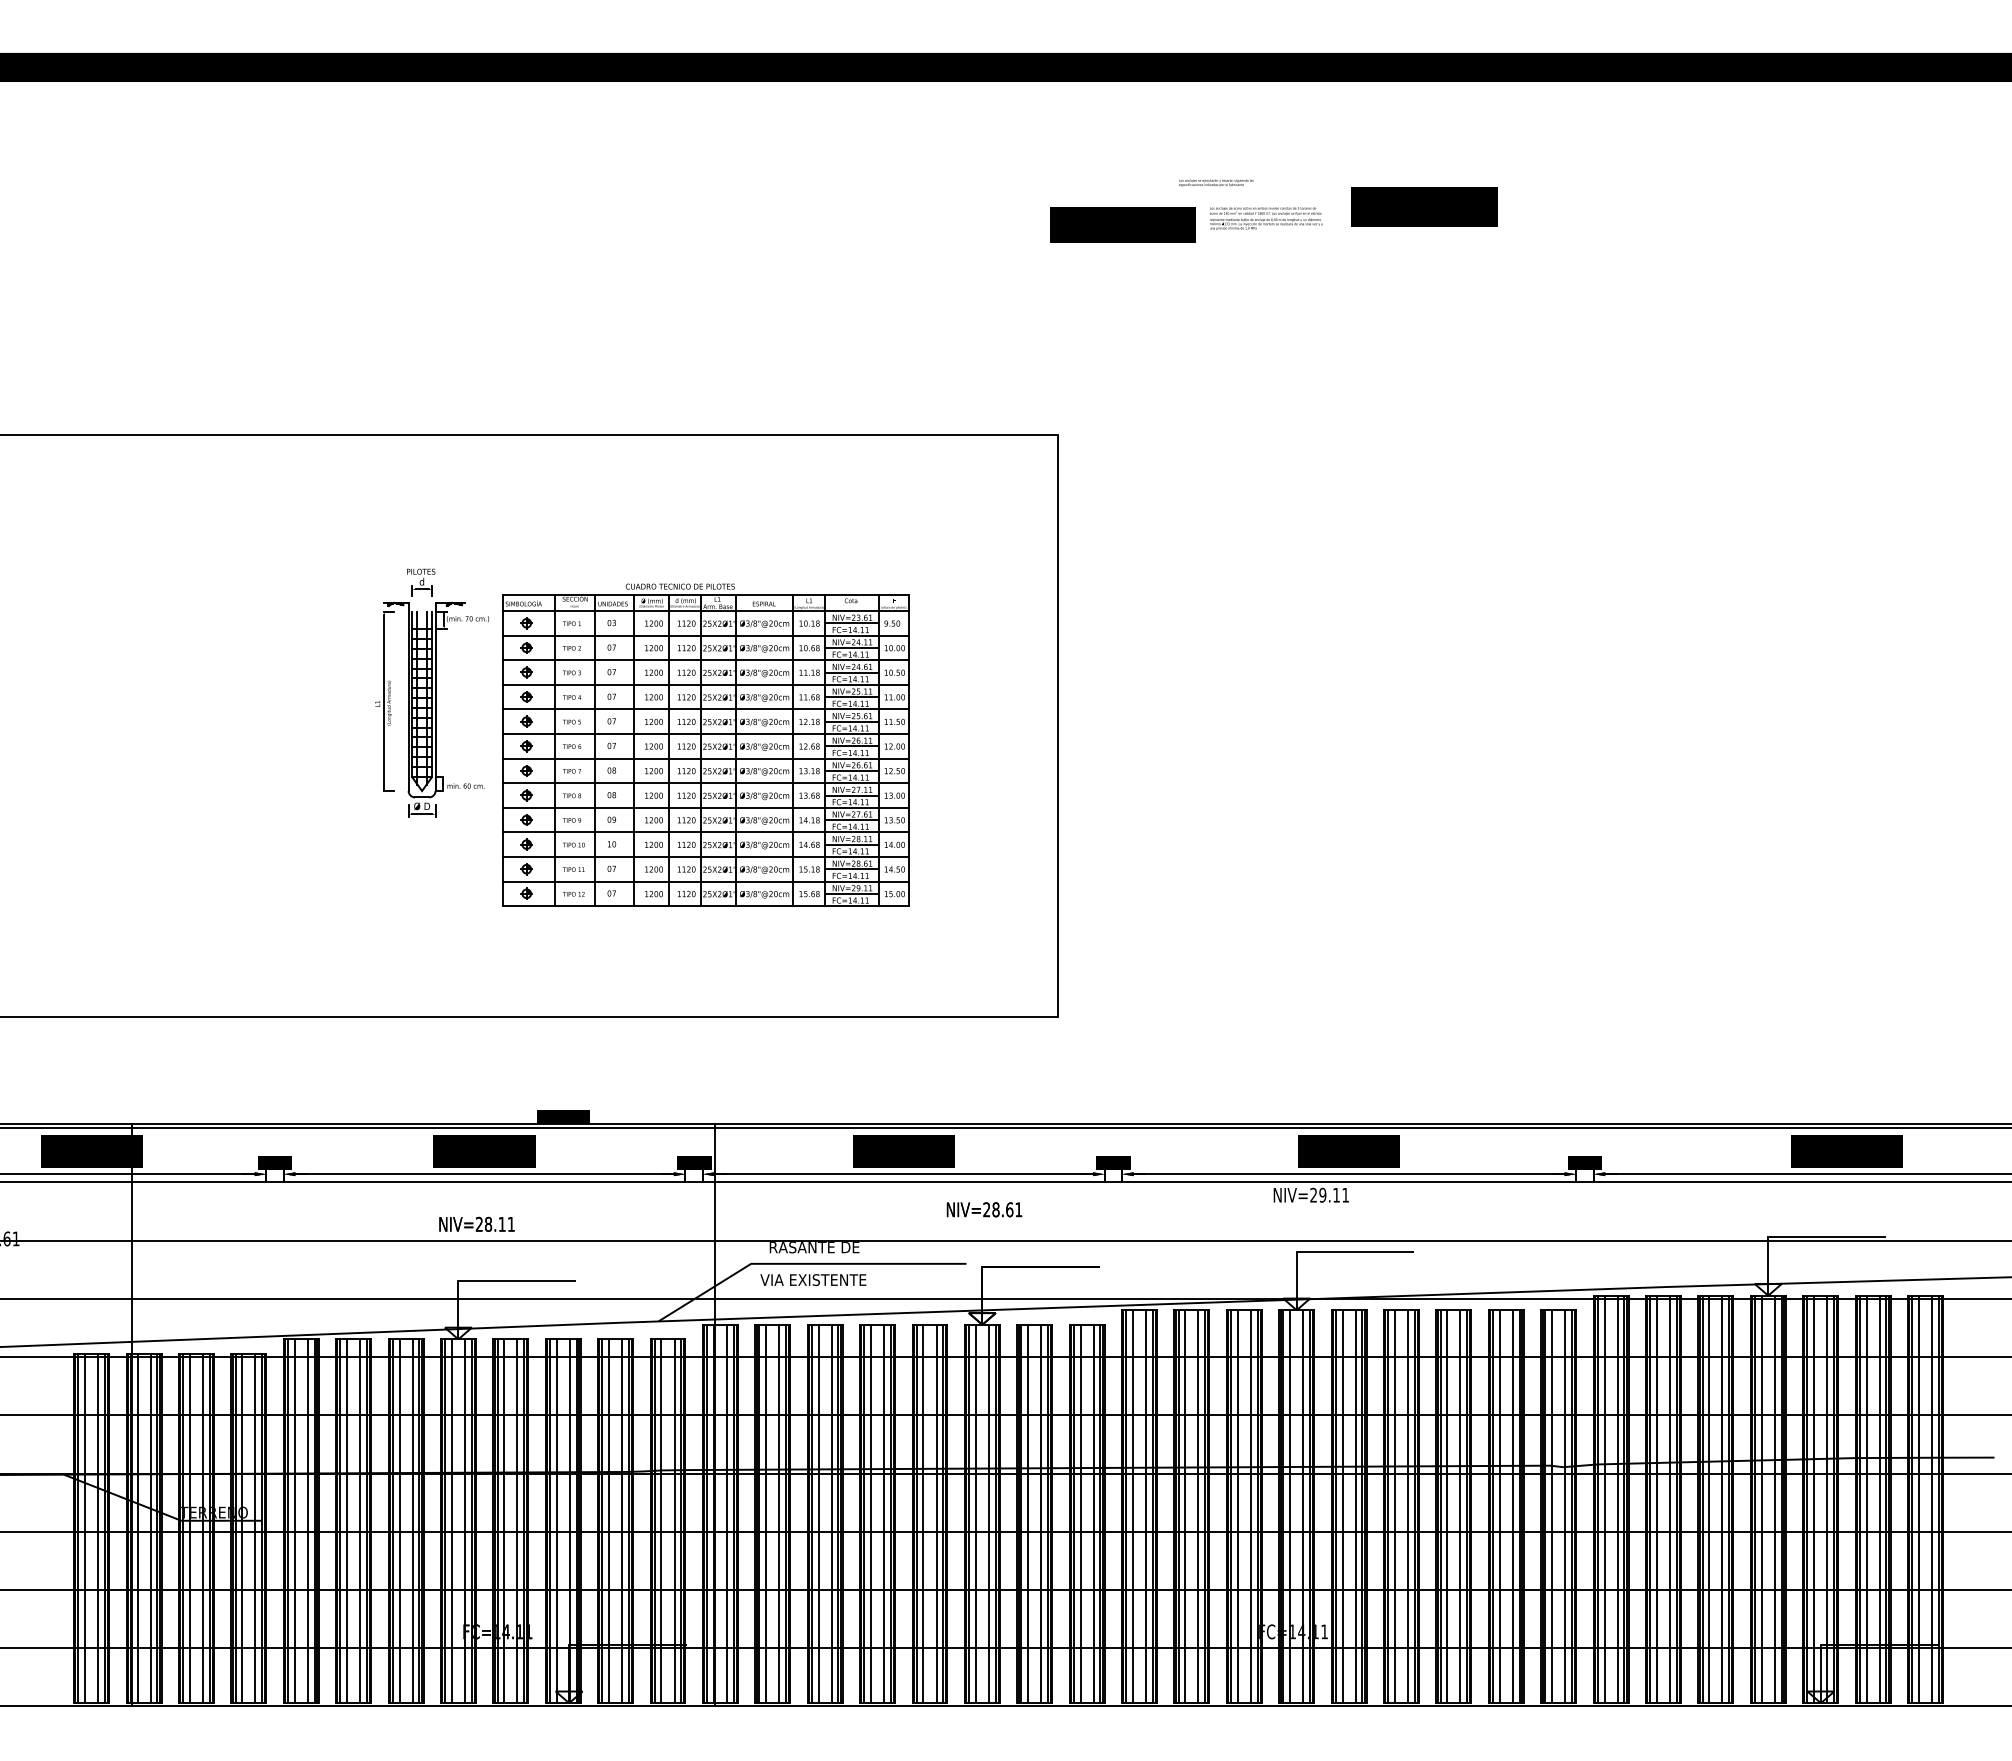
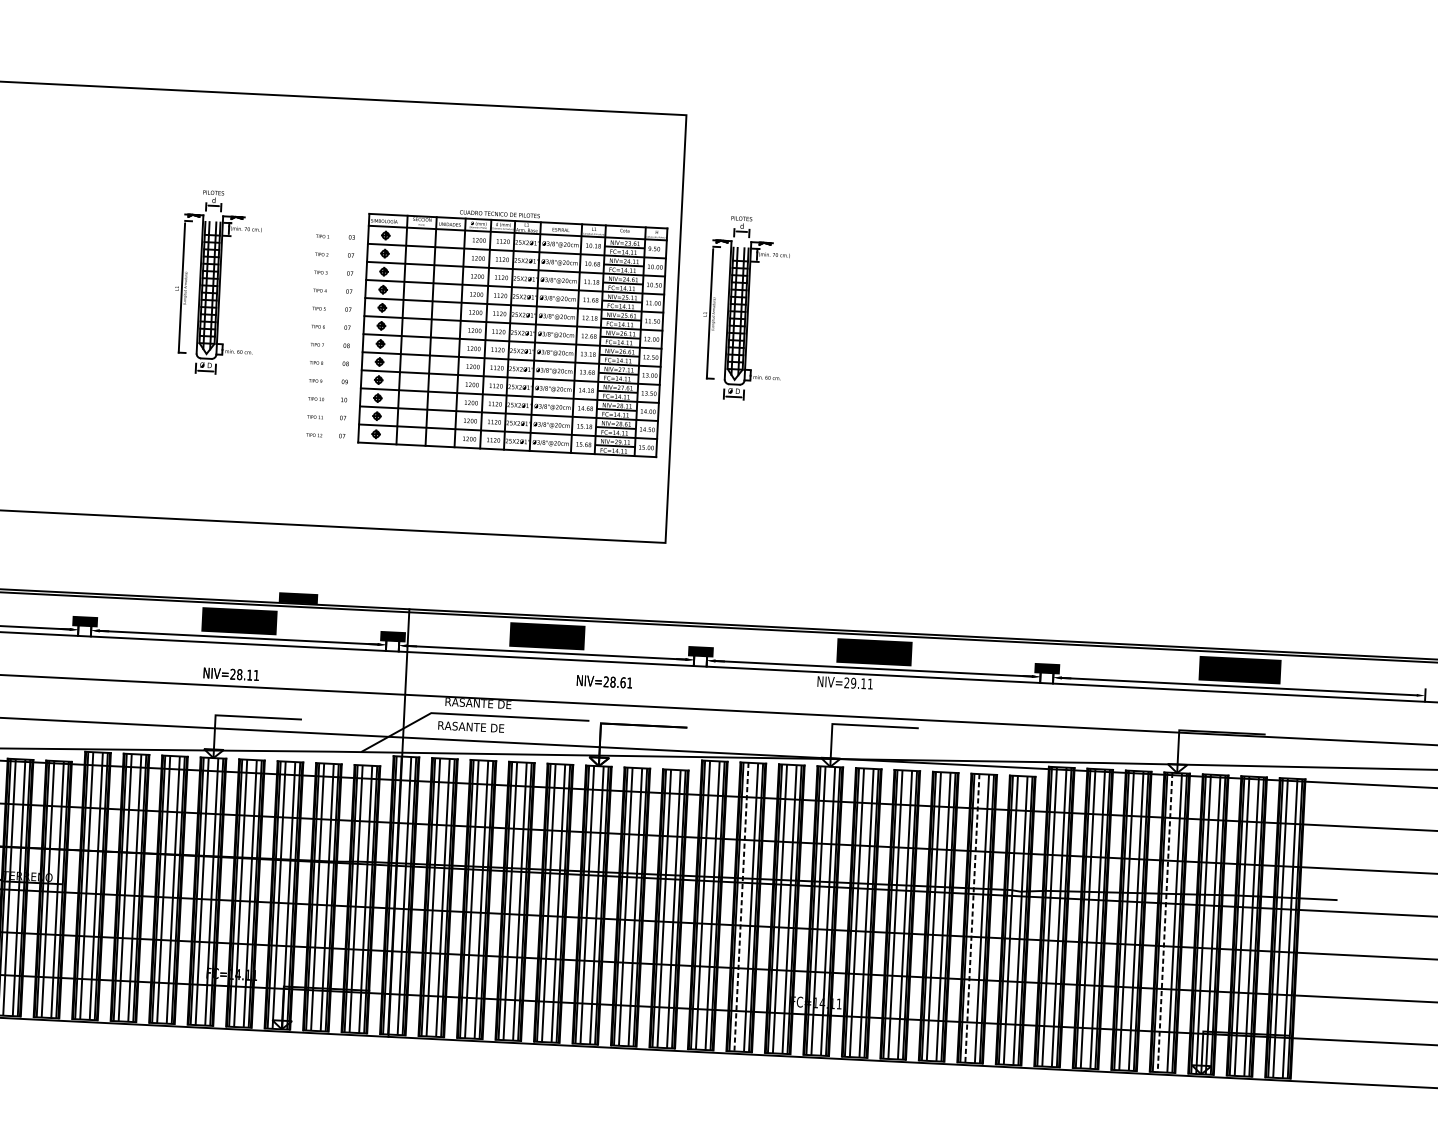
part: (1150, 692) -> (745, 307), added
part: (705, 744) -> (512, 331), moved
text: (813, 1280) -> (476, 727), VIA EXISTENTE -> RASANTE DE
line: (1761, 1499) -> (1164, 922), solid -> dashed
line: (1185, 1507) -> (741, 907), solid -> dashed
line: (1499, 1507) -> (972, 918), solid -> dashed

